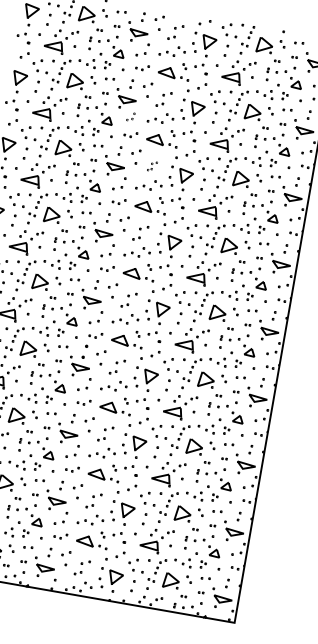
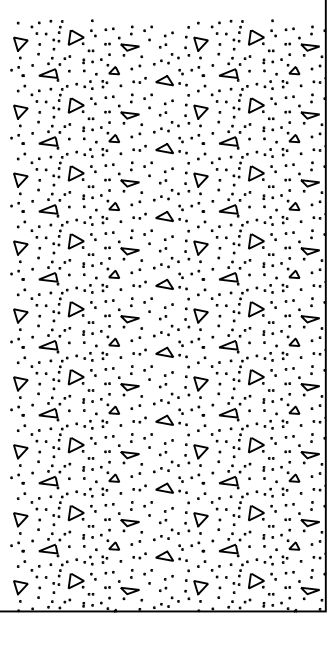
part: (130, 116) -> (136, 130), size x1.67
part: (152, 166) -> (166, 175), size x1.67
part: (84, 351) -> (131, 369), size x0.62

